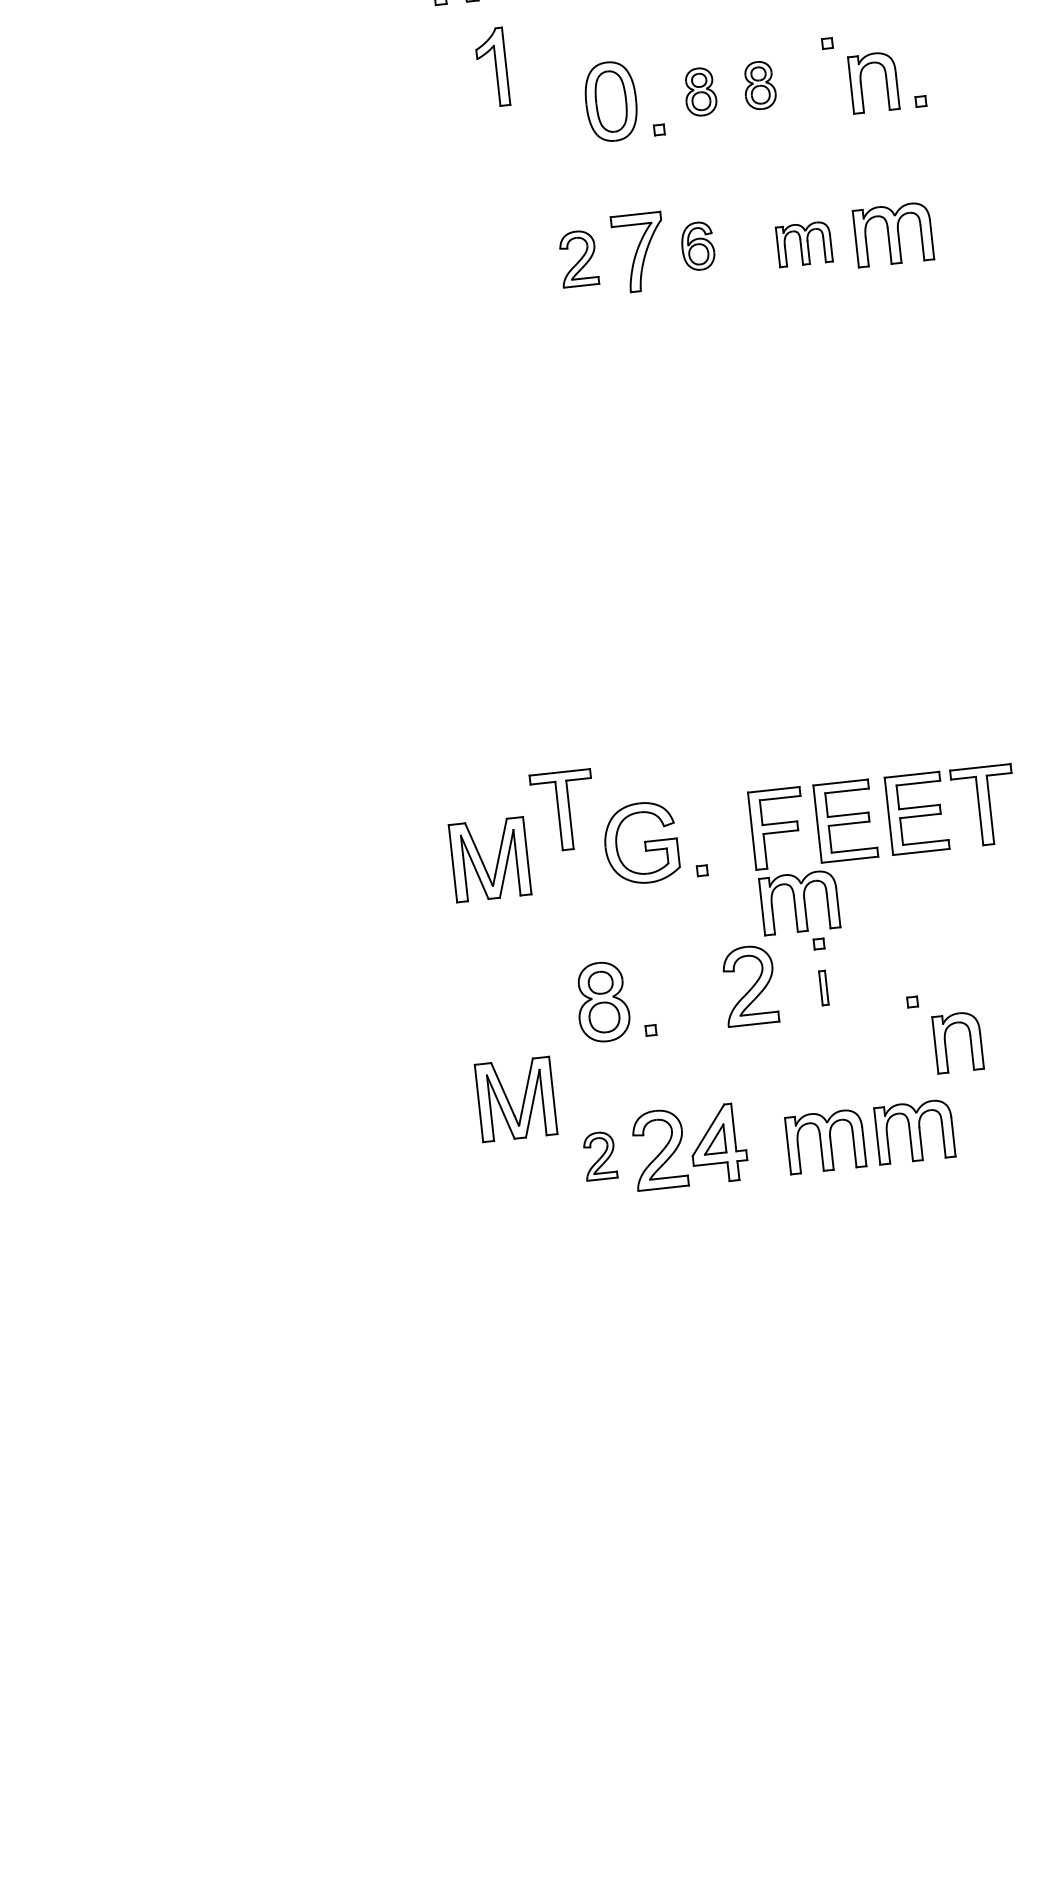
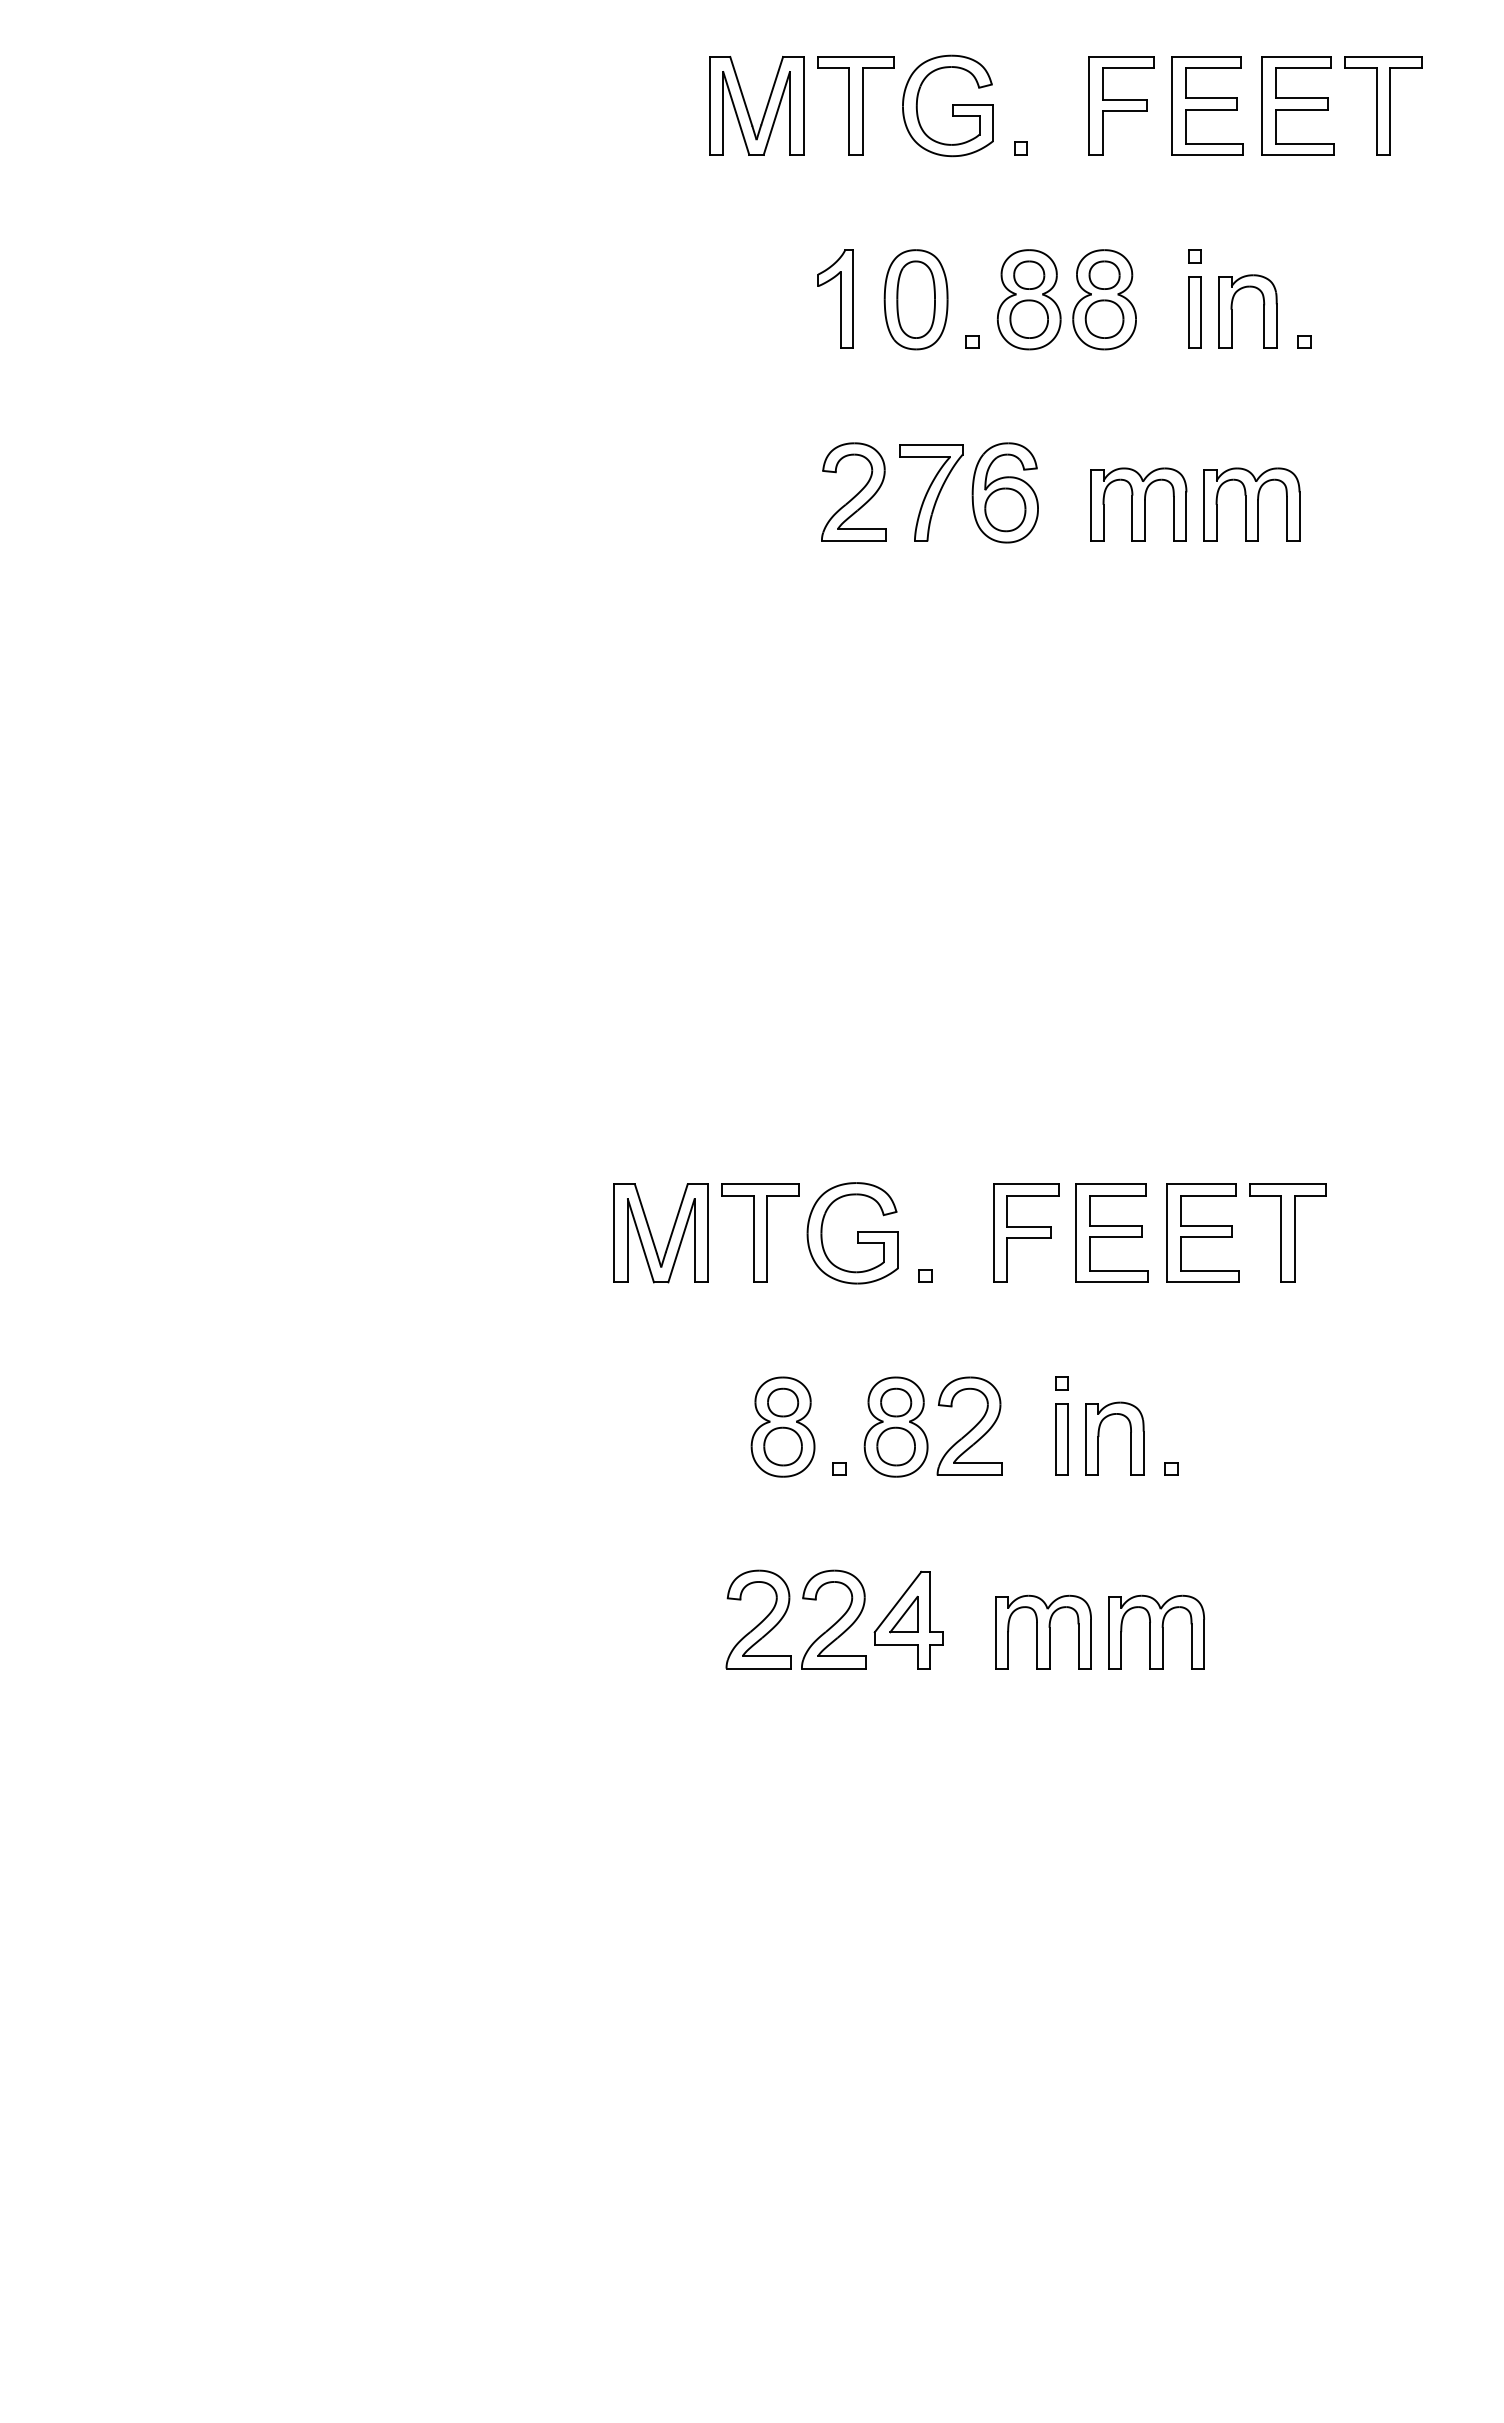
part: (492, 67) -> (835, 298), moved
part: (759, 85) -> (1104, 299), size x1.67
part: (831, 87) -> (1194, 312), added
part: (700, 91) -> (1029, 299), size x1.67
part: (804, 244) -> (1138, 504), size x1.43
part: (697, 246) -> (1004, 492), size x1.67
part: (578, 258) -> (853, 491), size x1.43
part: (563, 810) -> (760, 1232), moved
part: (799, 902) -> (1043, 1328), removed
part: (823, 988) -> (1061, 1439), size x1.67
part: (691, 992) -> (895, 1426), added
part: (945, 1041) -> (1099, 1436), moved
part: (509, 1101) -> (652, 1539), removed
part: (599, 1155) -> (758, 1619), size x1.67

